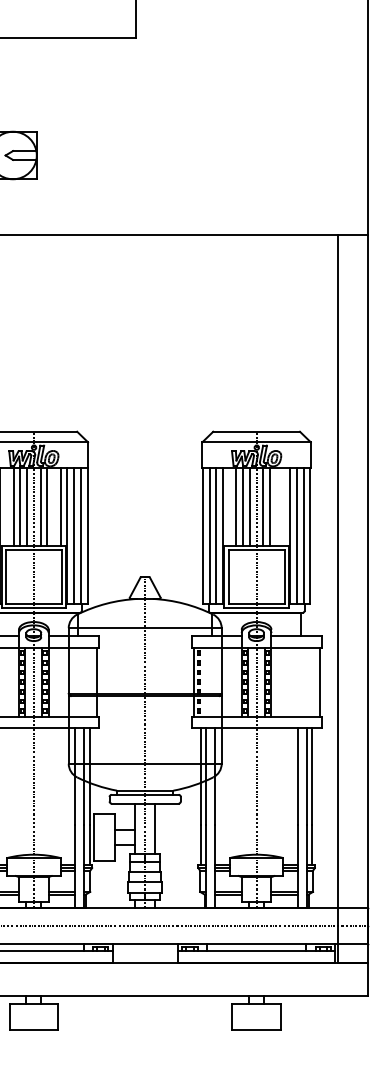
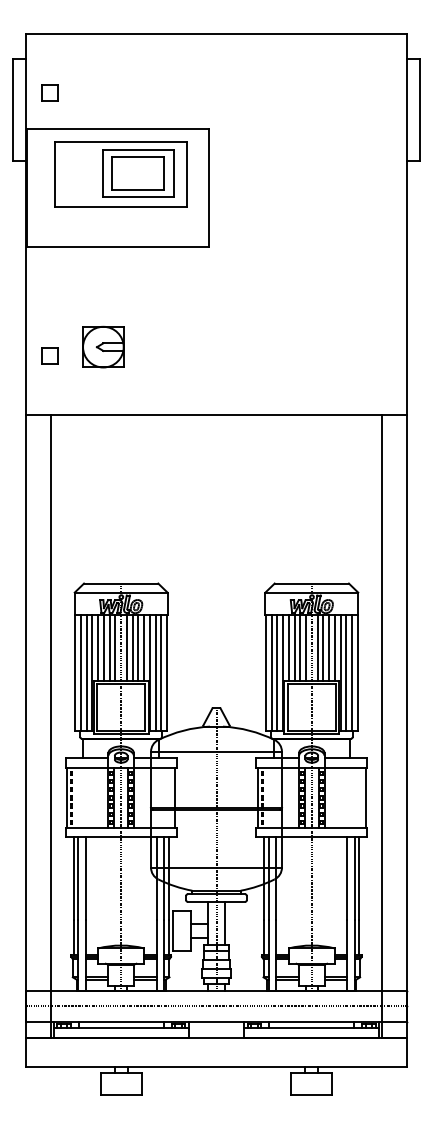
line: (7, 506) -> (98, 647), added
line: (54, 506) -> (138, 647), added
line: (229, 506) -> (288, 647), added
line: (277, 506) -> (329, 647), added
line: (283, 506) -> (334, 647), added

